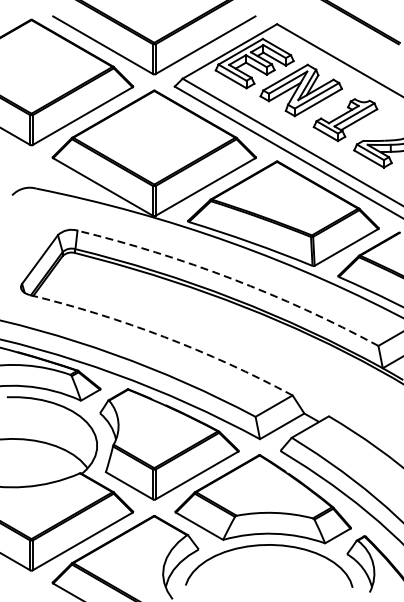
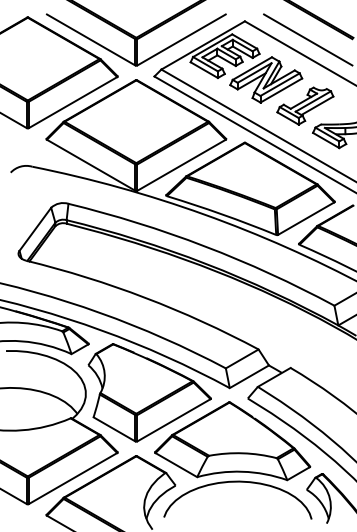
line: (349, 44) -> (308, 39), added
arc: (231, 278) -> (204, 246), dashed -> solid
arc: (164, 336) -> (145, 297), dashed -> solid

